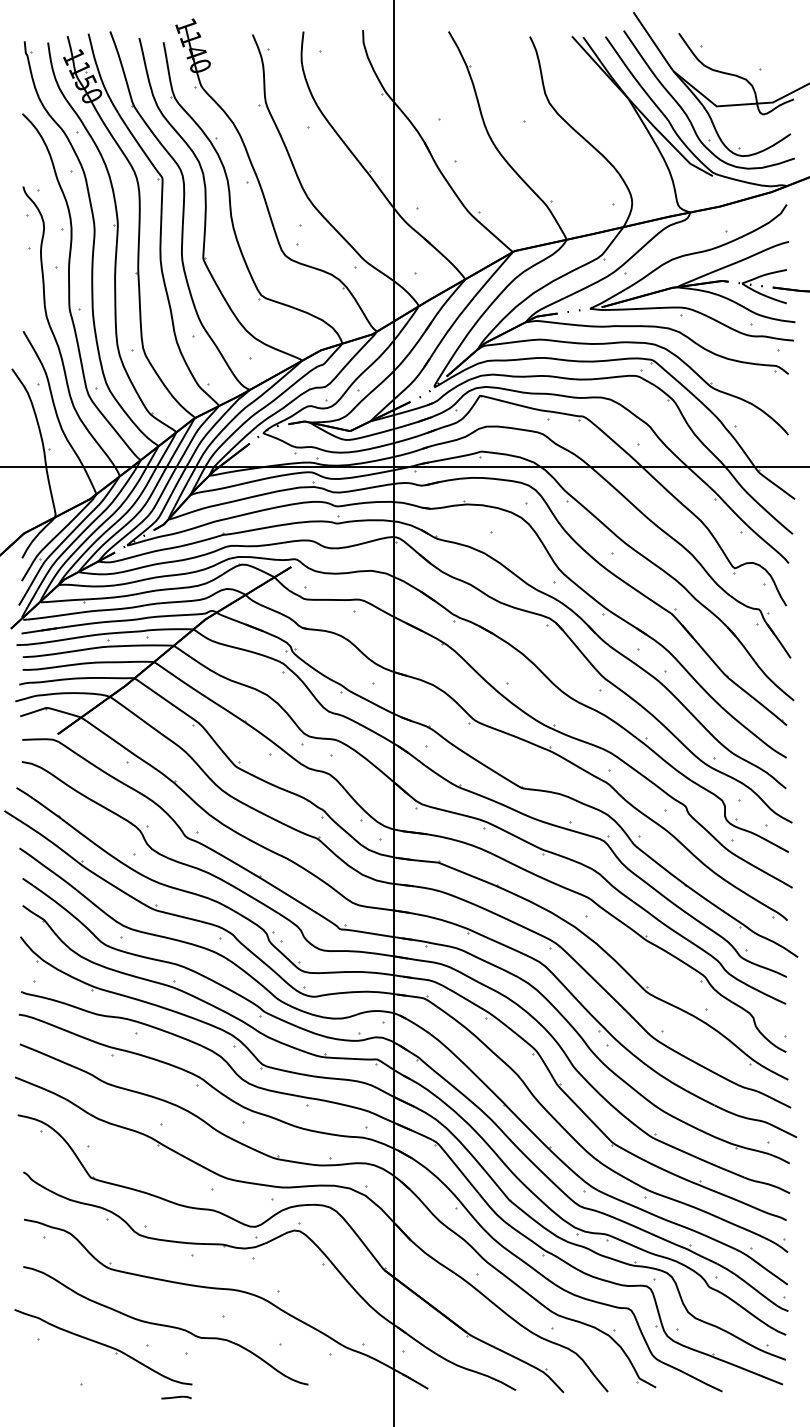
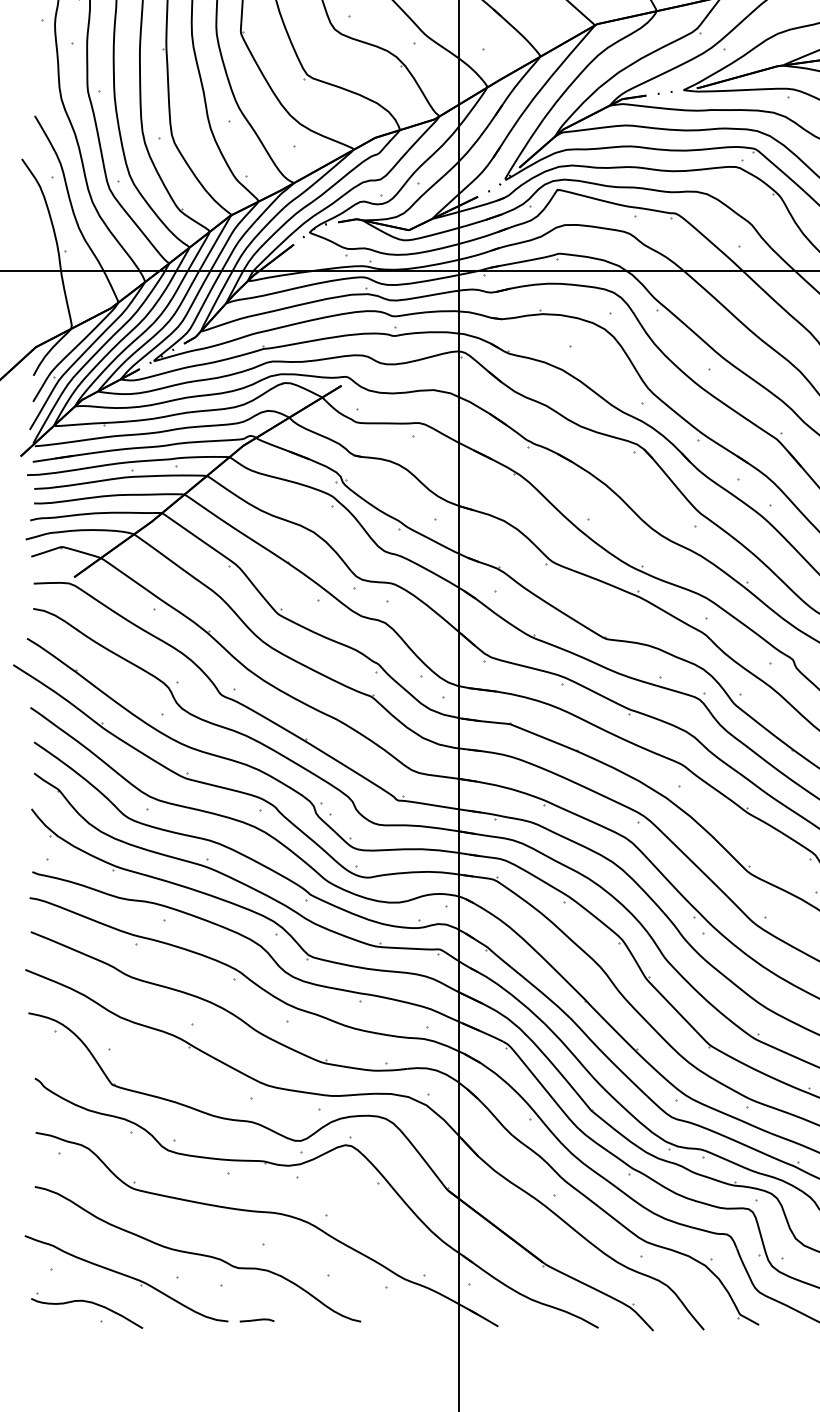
part: (69, 1368) -> (87, 1303), added
curve: (176, 1397) -> (257, 1320), moved

